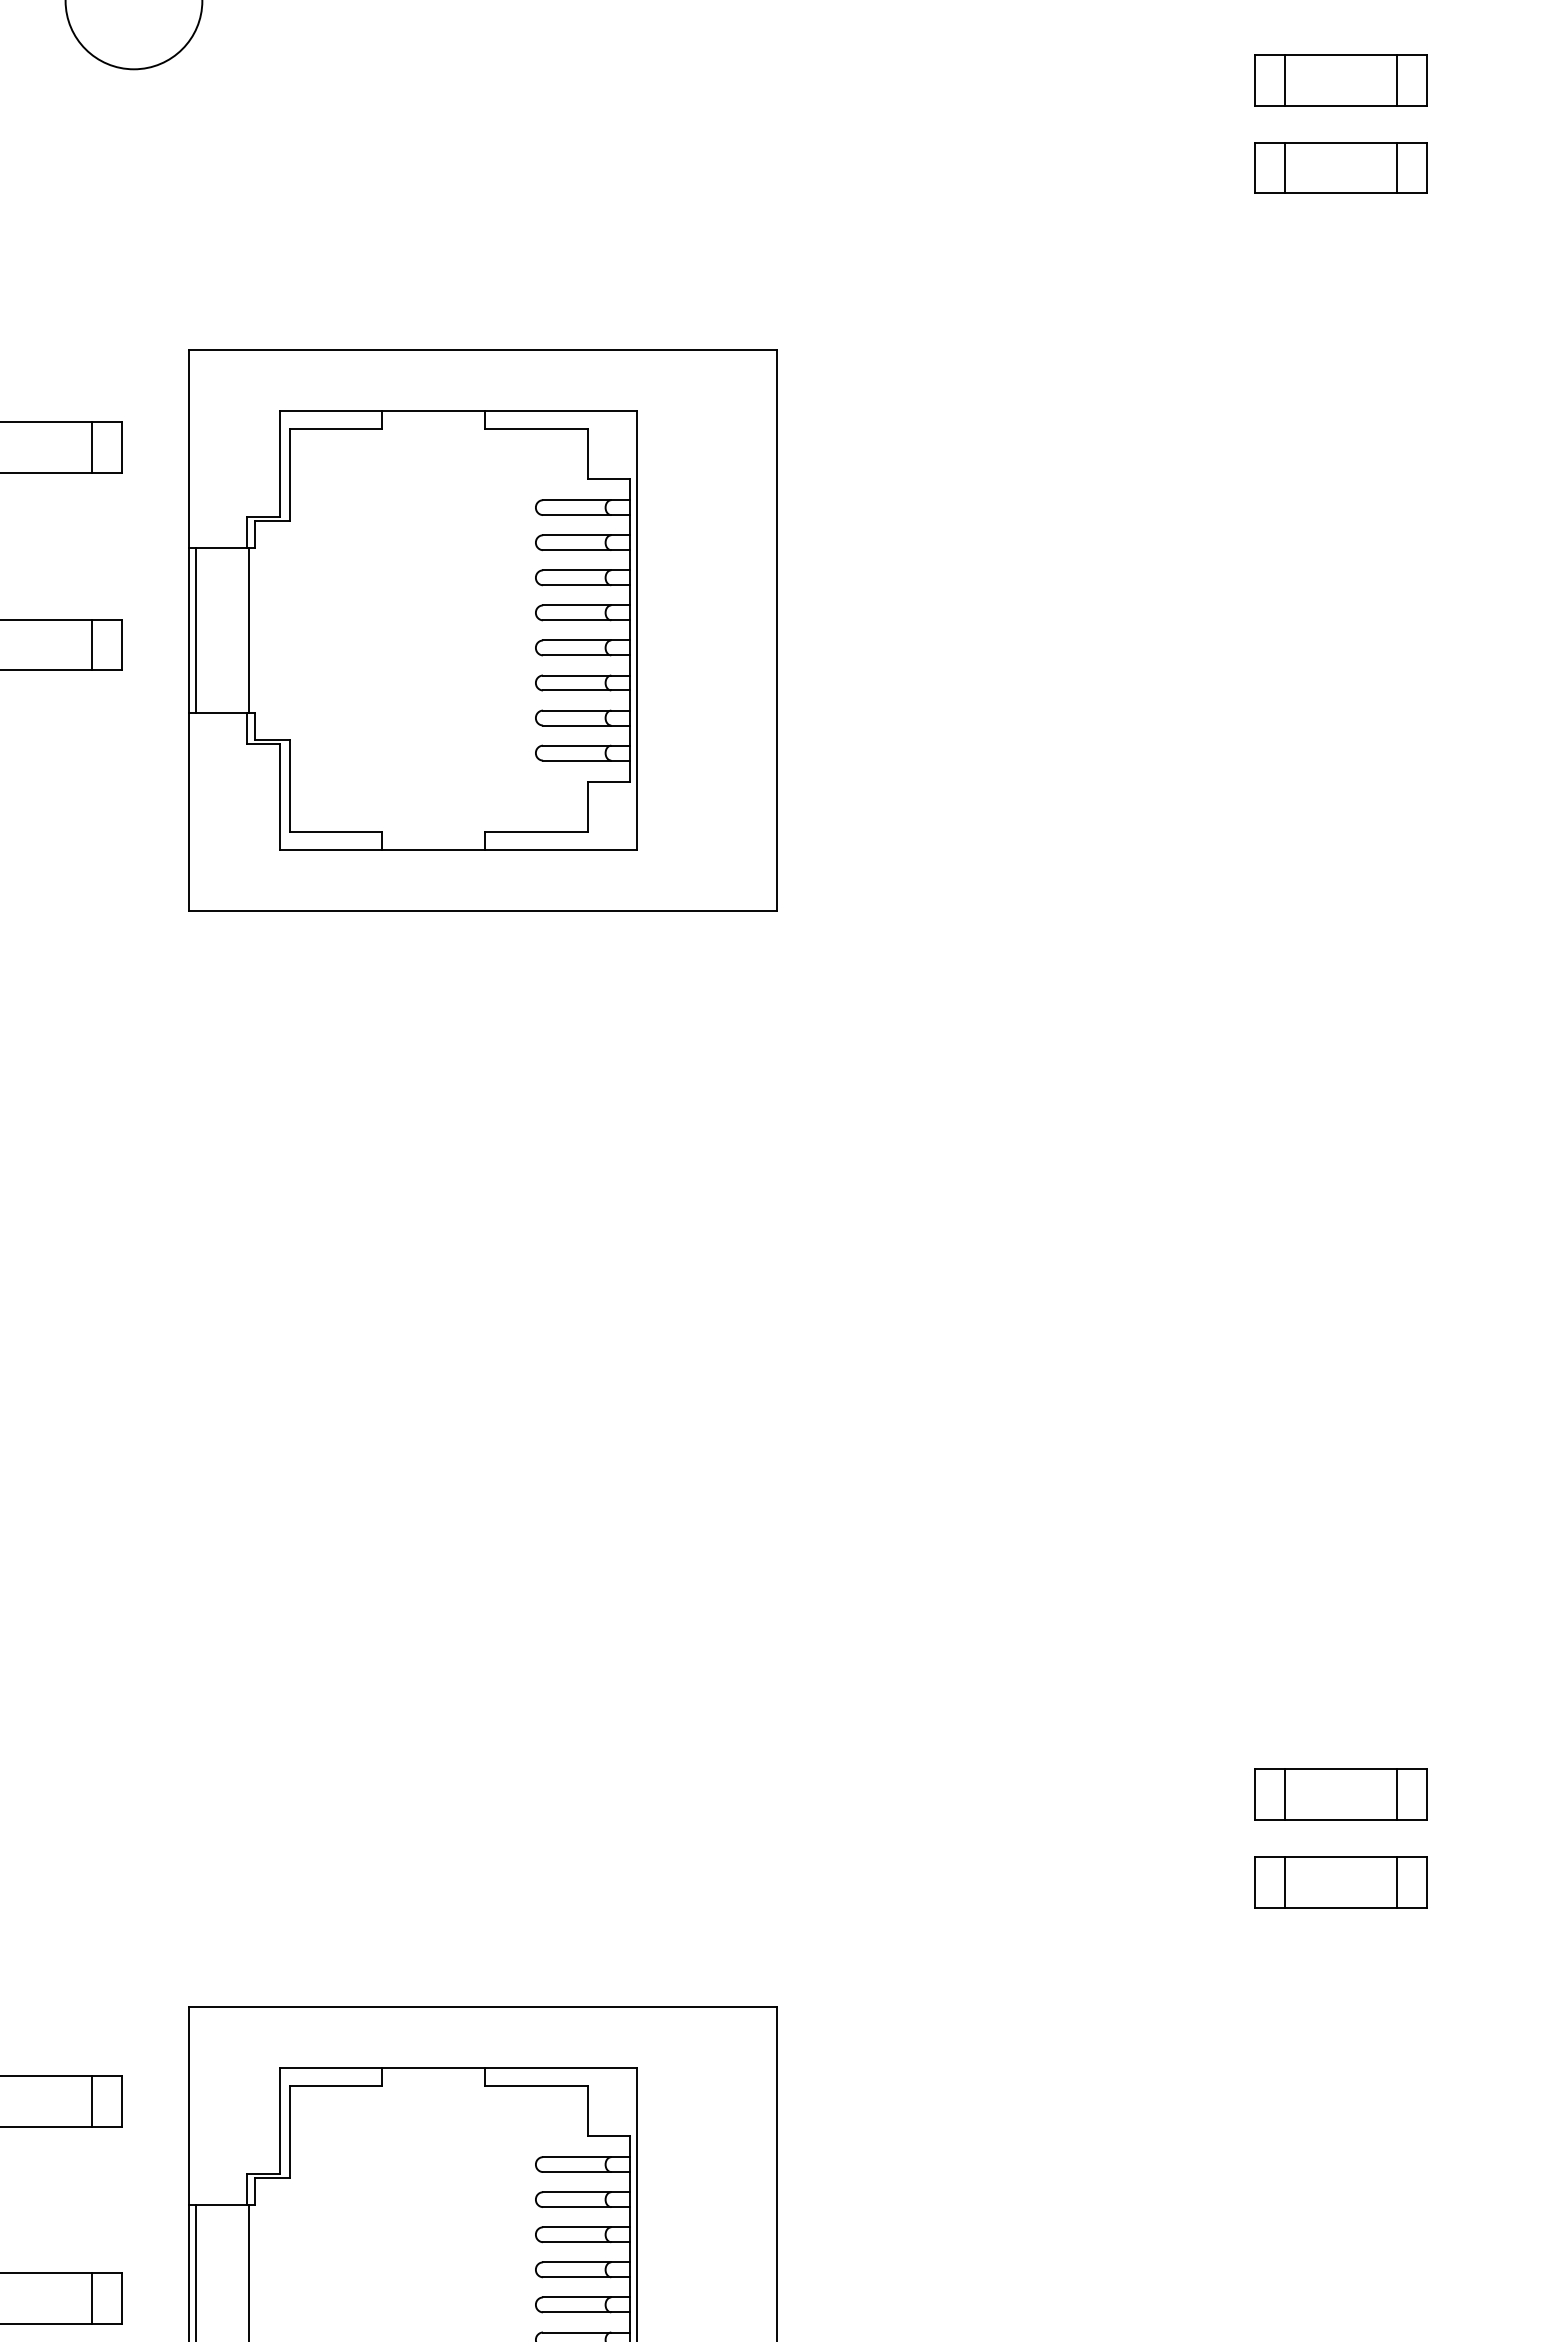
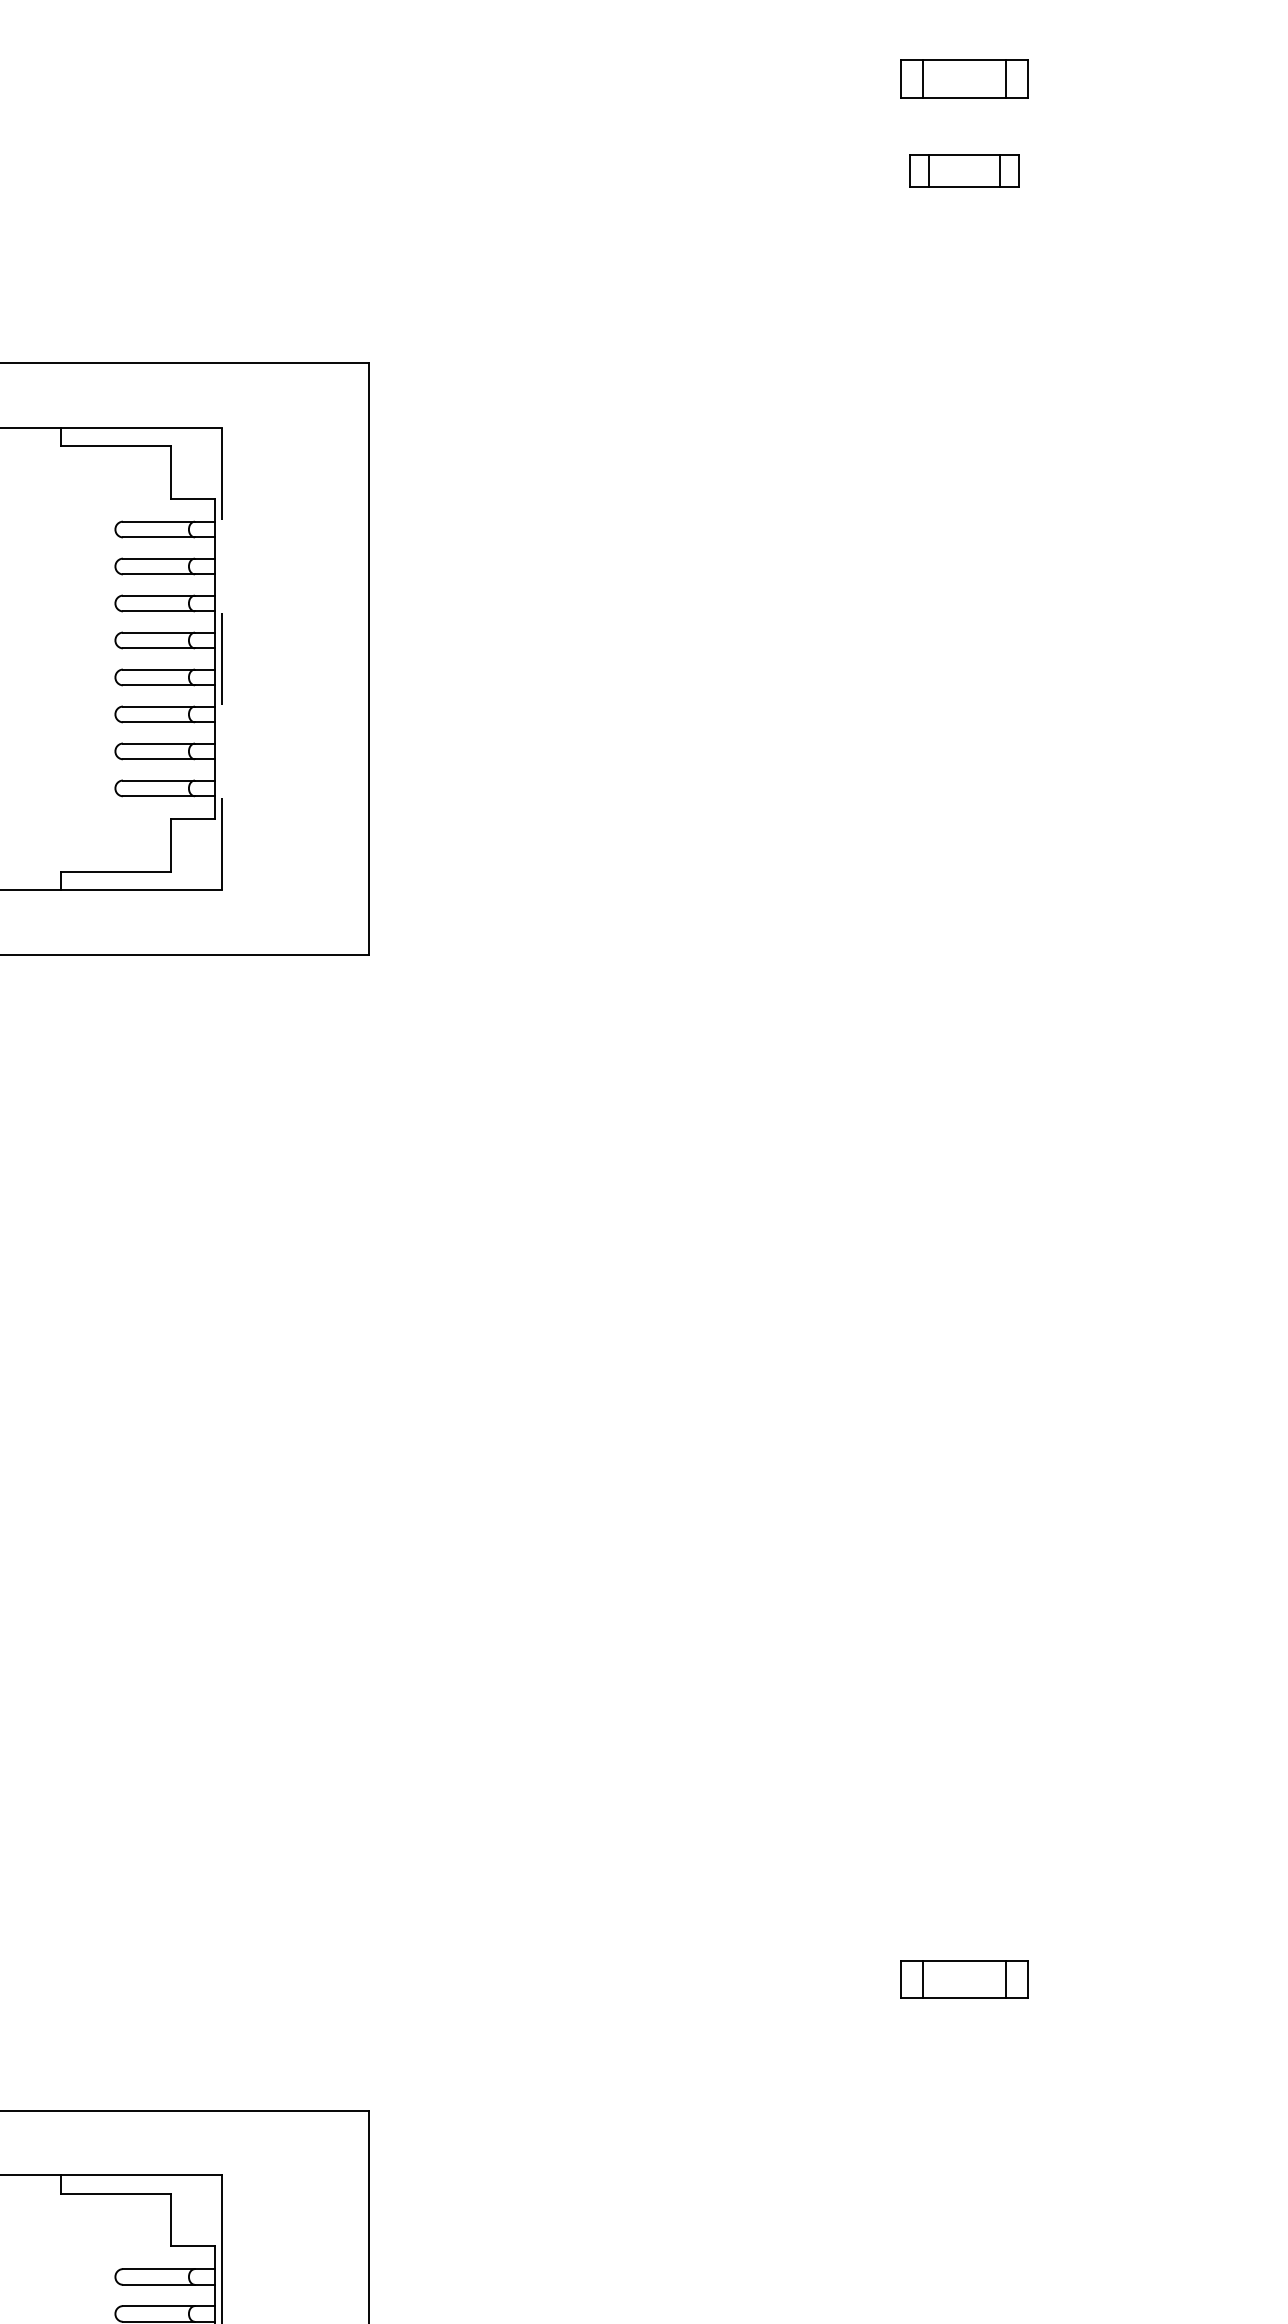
part: (1340, 80) -> (963, 79), size x0.7
part: (1340, 167) -> (963, 170), size x0.6
line: (637, 630) -> (222, 659), solid -> dashed
part: (1340, 1794) -> (963, 1886), removed
part: (1340, 1882) -> (963, 1979), size x0.7

